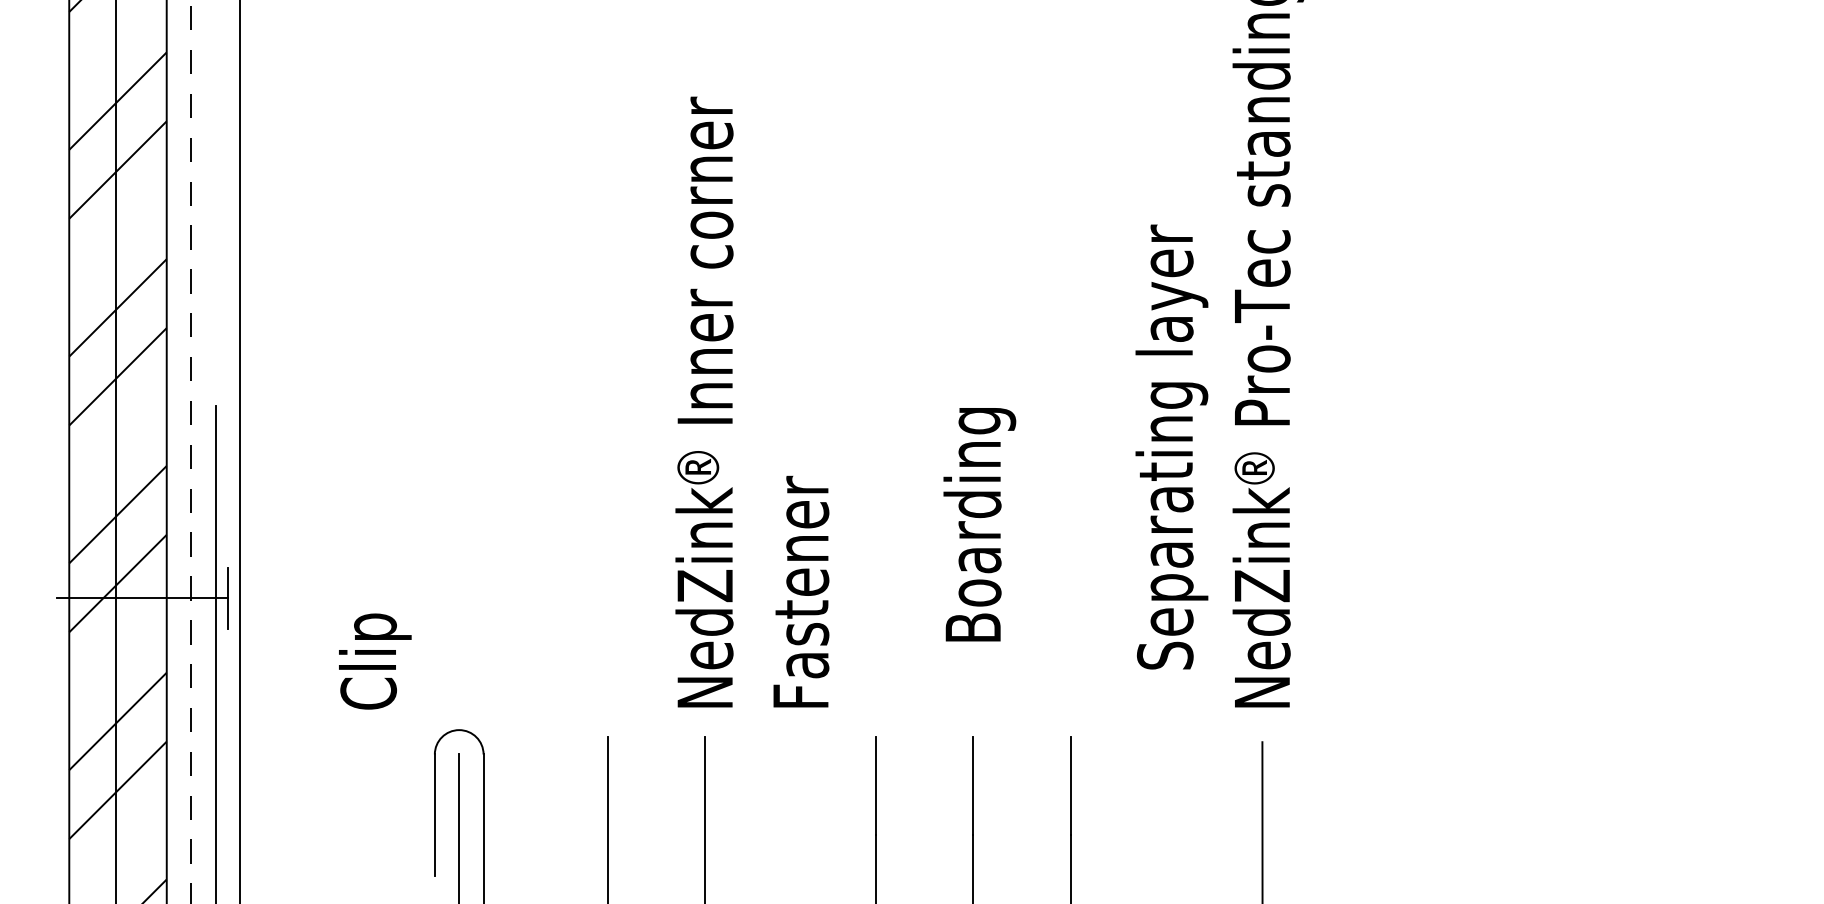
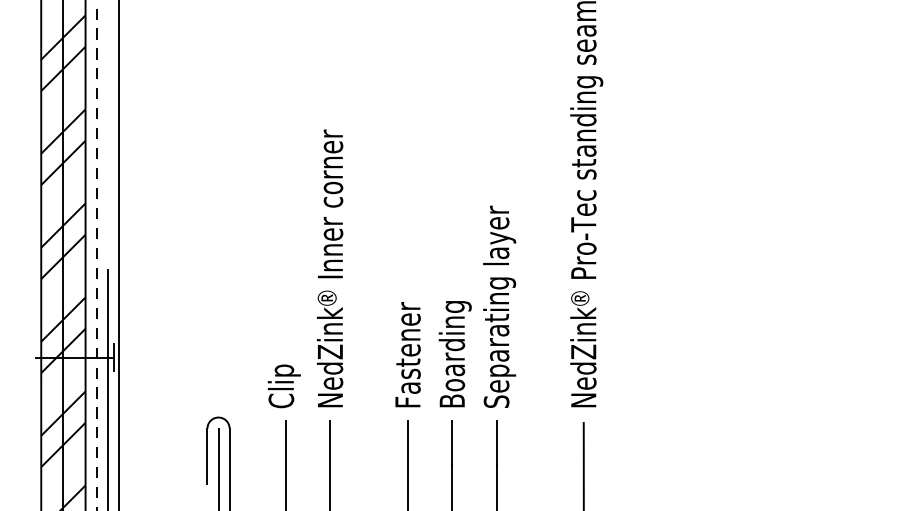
text: (1171, 446) -> (499, 306), moved
text: (978, 525) -> (454, 354), moved
text: (799, 591) -> (407, 354), moved
text: (373, 661) -> (283, 386), moved

